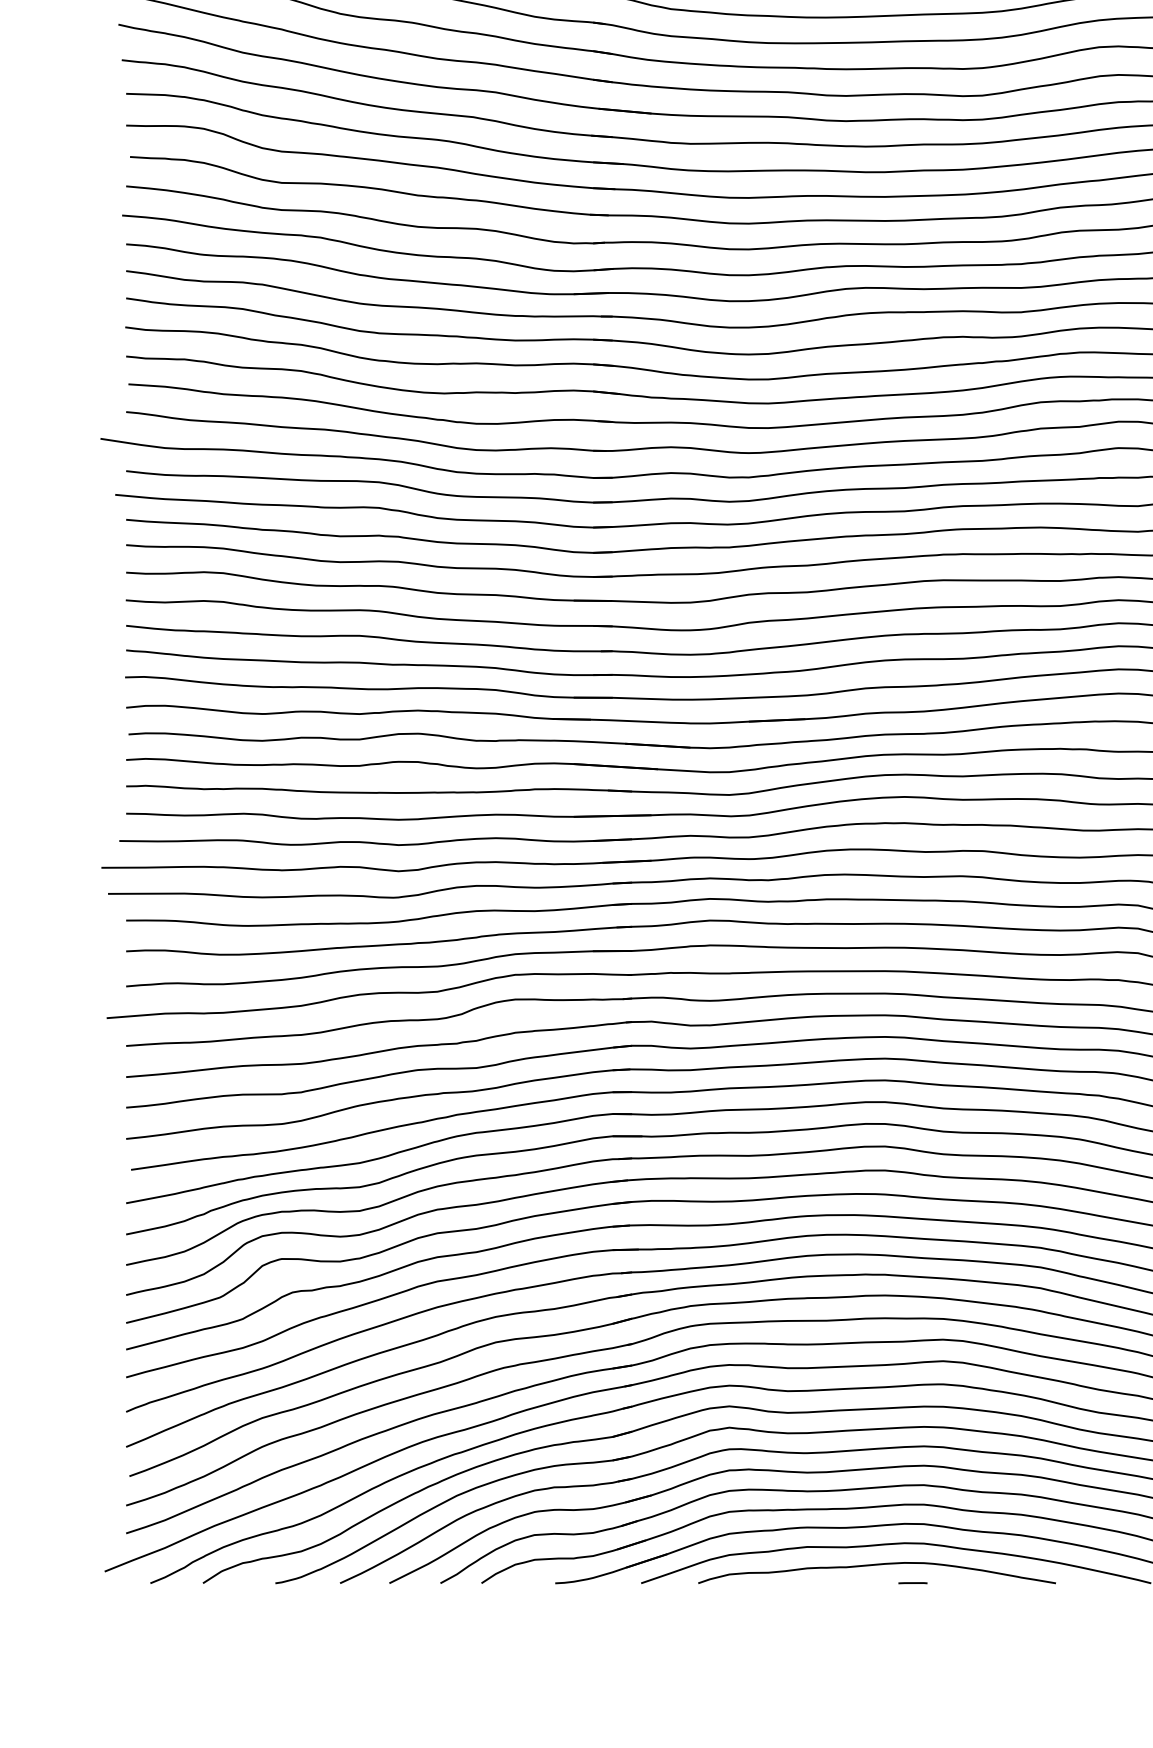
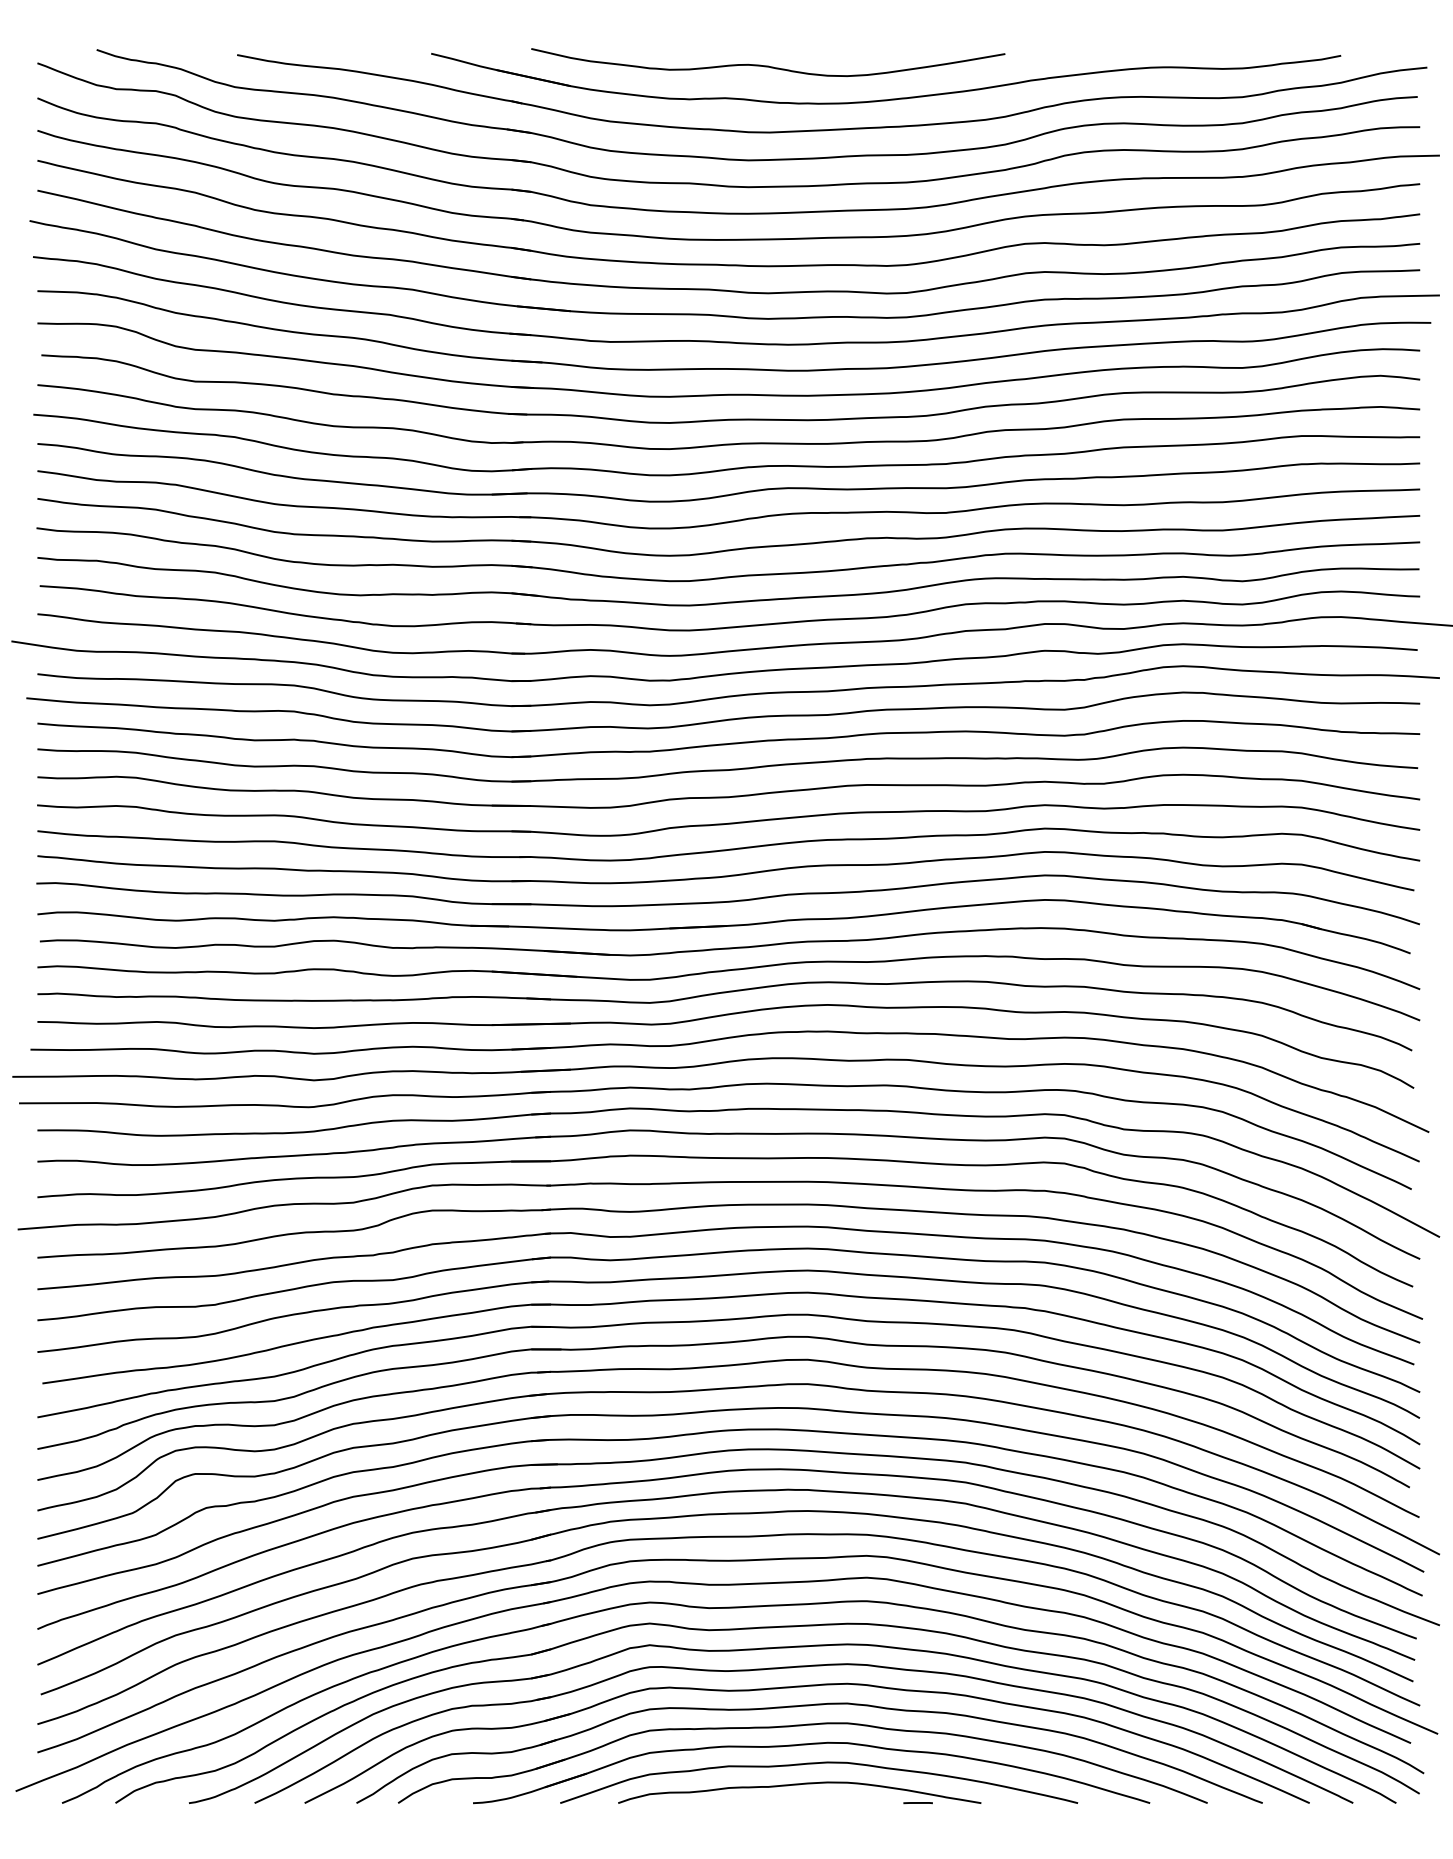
line: (912, 1583) -> (917, 1803), moved

